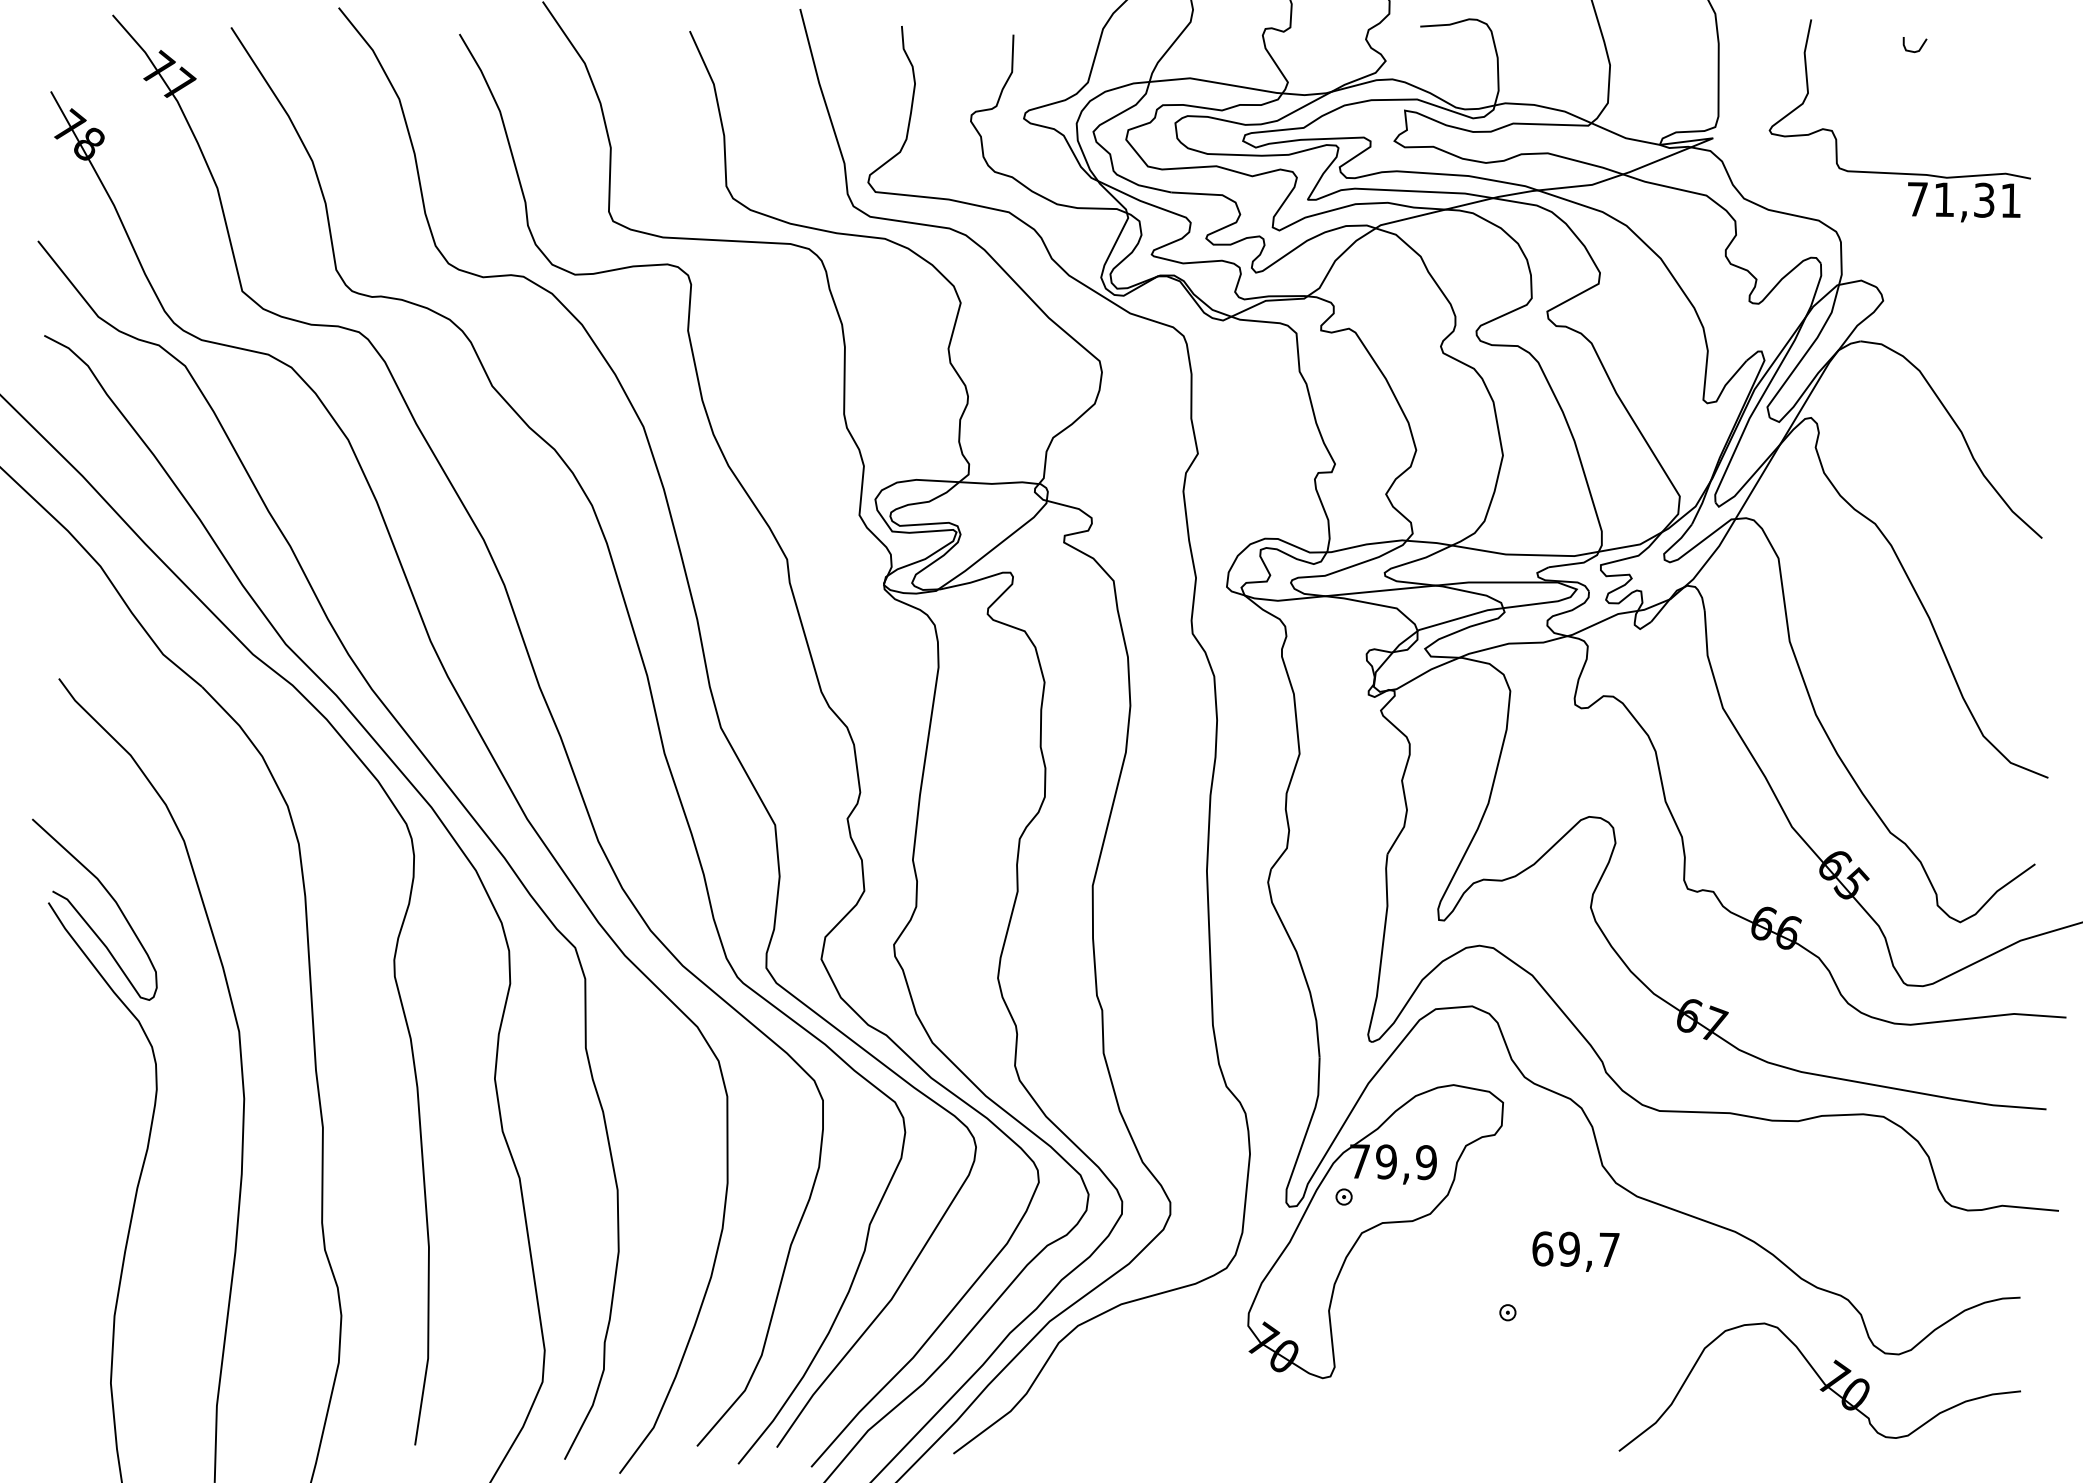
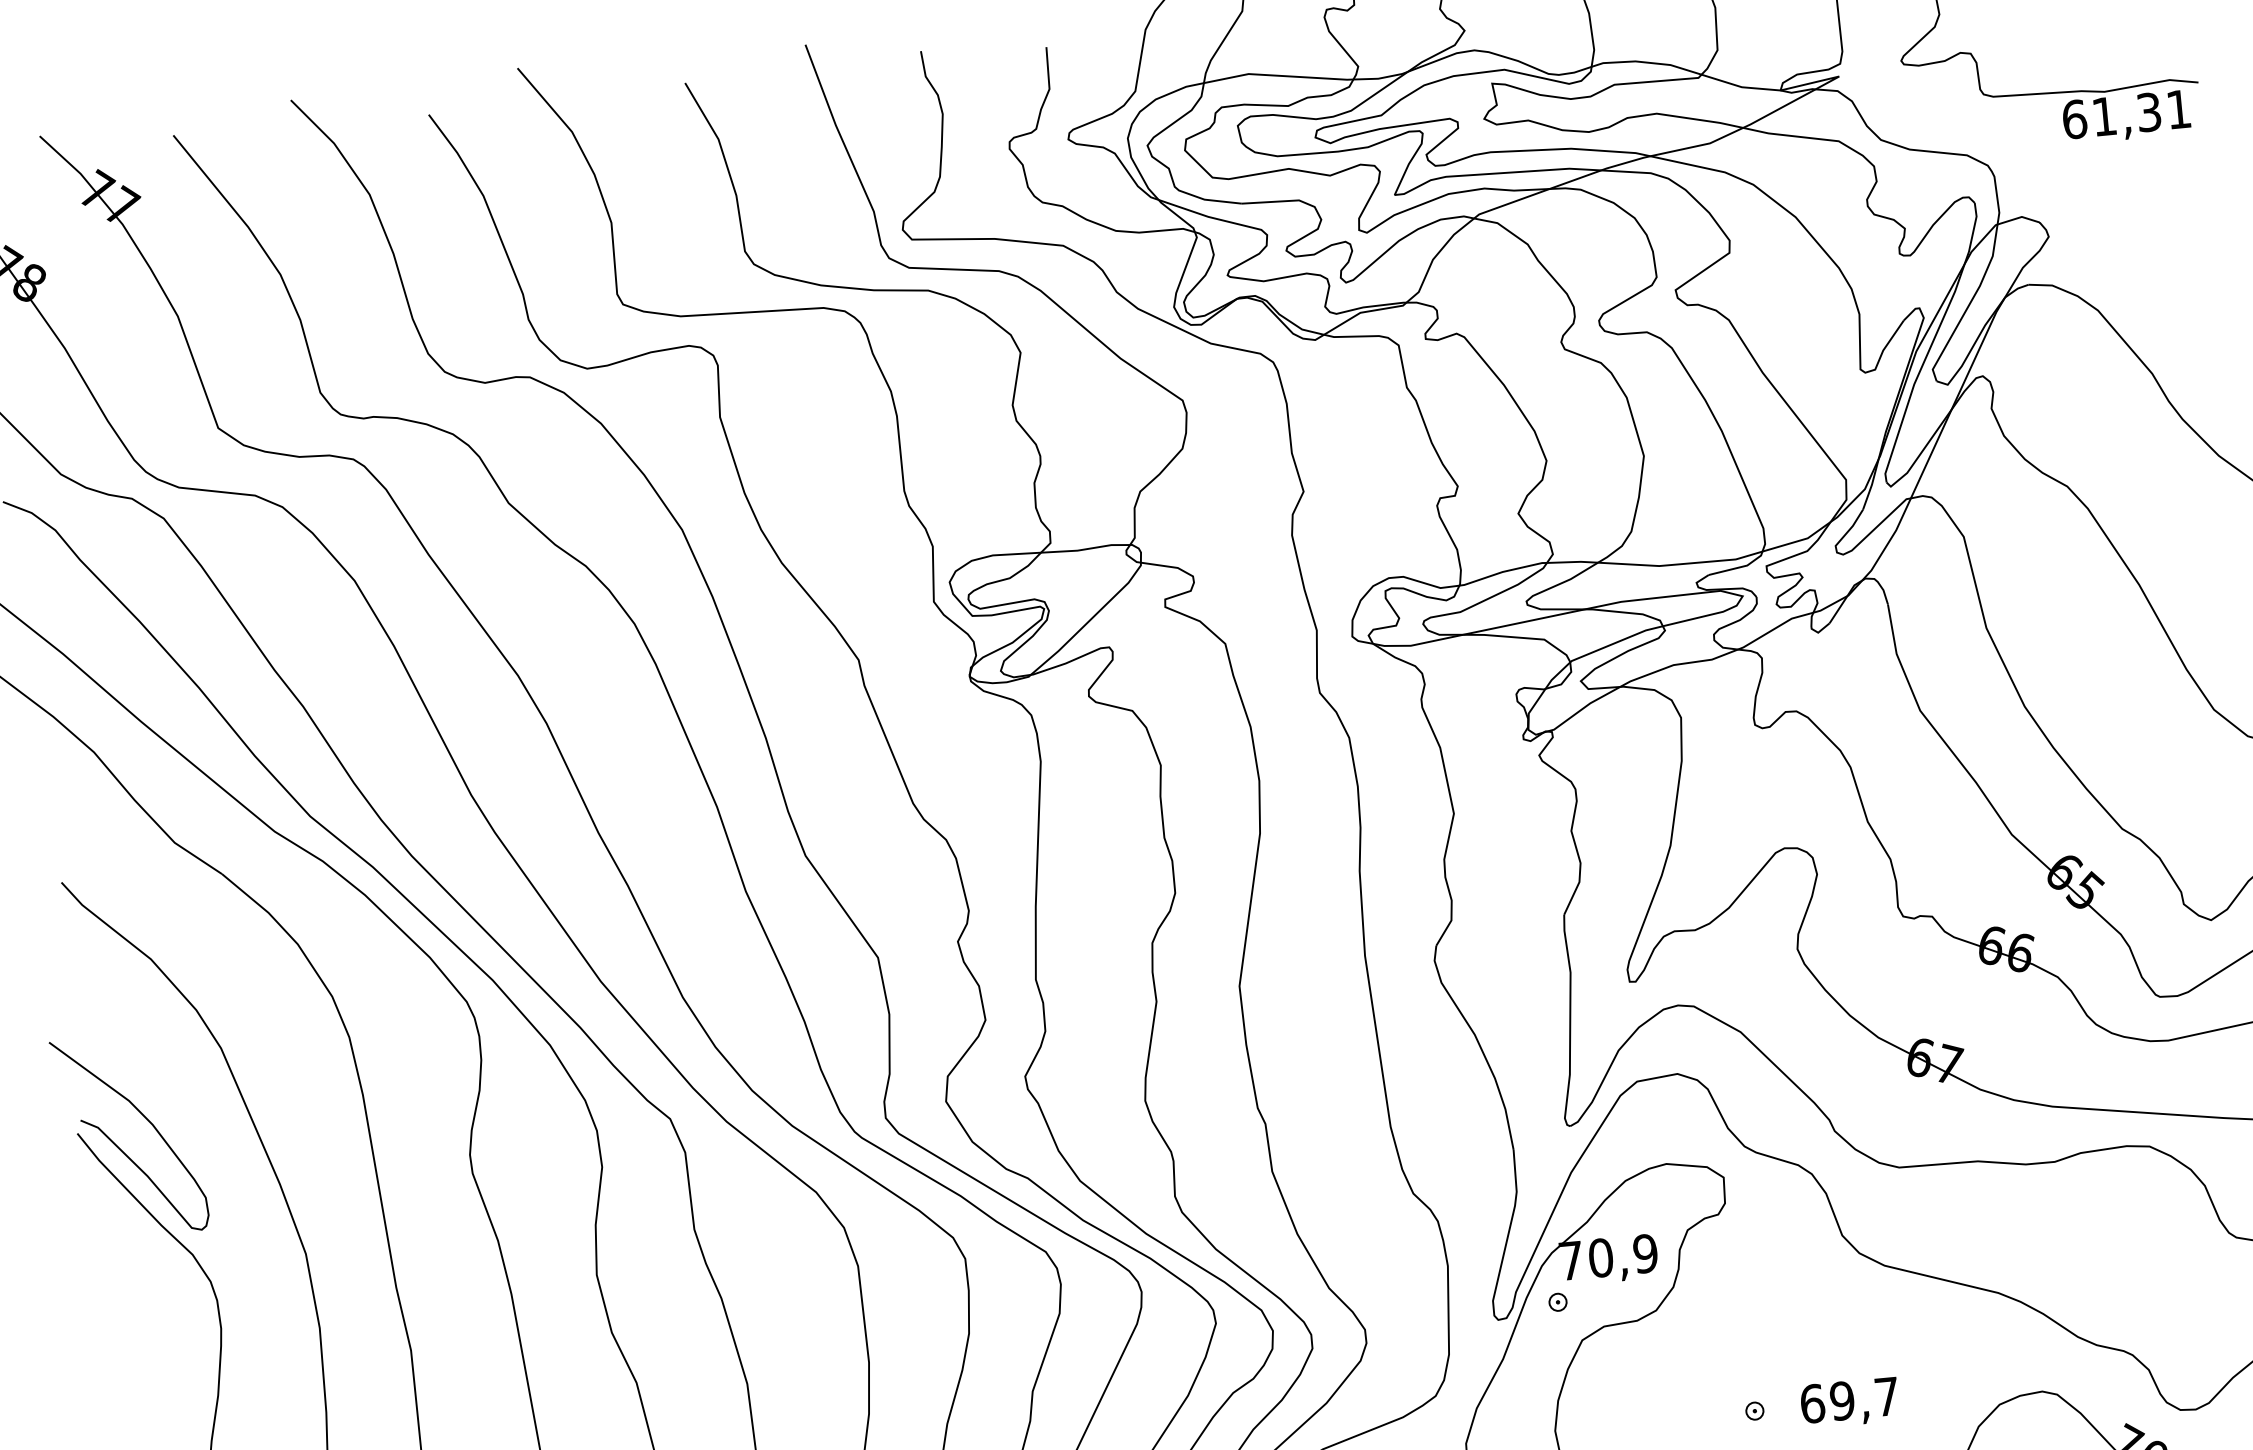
text: (1917, 198) -> (2074, 118), 71,31 -> 61,31
text: (1386, 1161) -> (1600, 1257), 79,9 -> 70,9
text: (1575, 1251) -> (1849, 1402), moved

